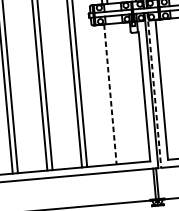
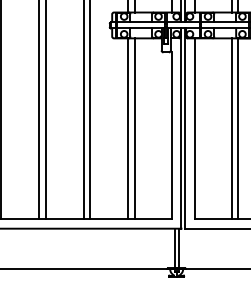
line: (154, 91) -> (185, 129), dashed -> solid
line: (115, 93) -> (135, 128), added
line: (110, 95) -> (128, 129), dashed -> solid

